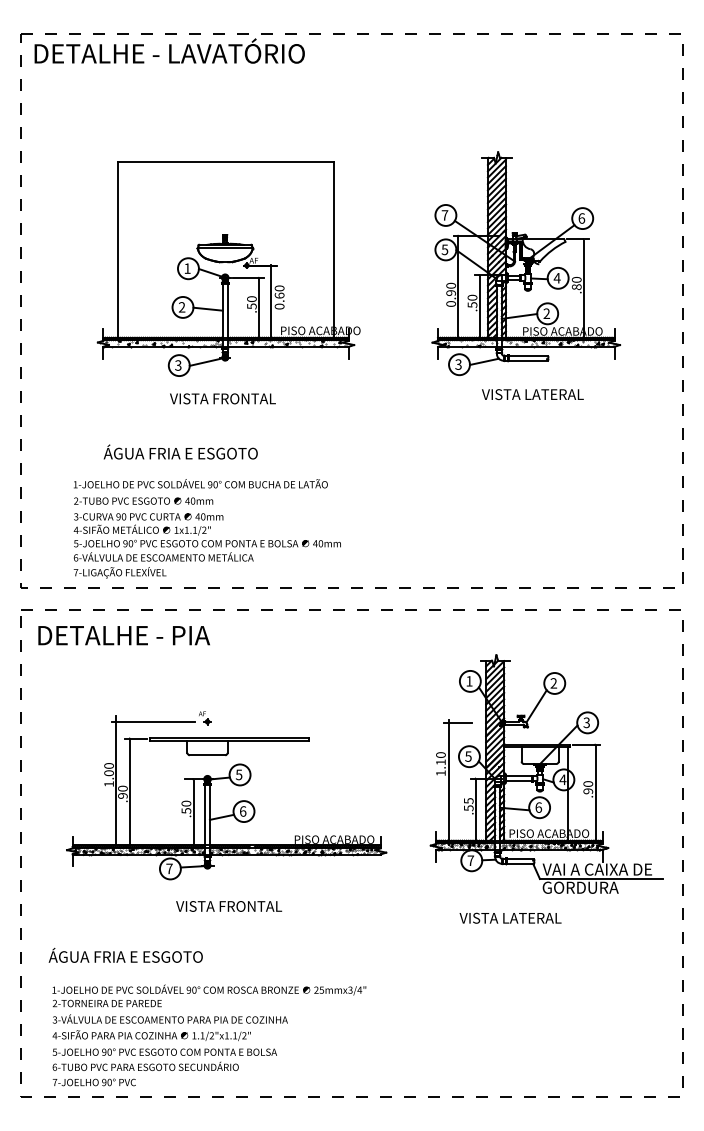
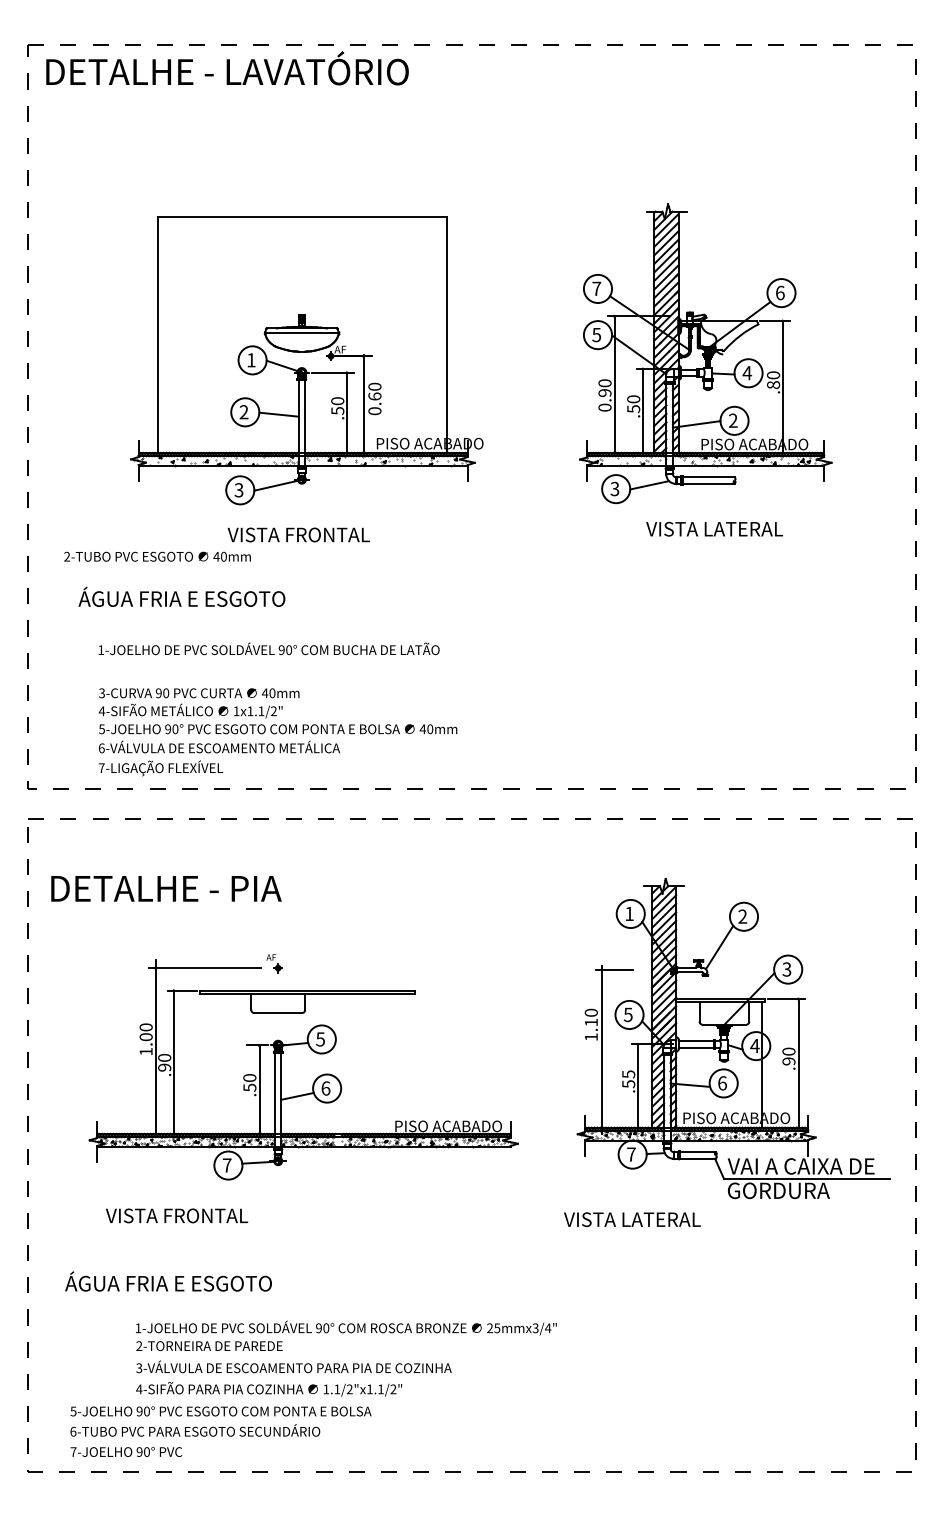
text: (180, 451) -> (181, 596), moved
text: (143, 500) -> (157, 555), moved
text: (123, 635) -> (165, 888), moved
text: (229, 906) -> (177, 1215), moved
text: (510, 917) -> (632, 1218), moved
text: (209, 1012) -> (346, 1358), moved

